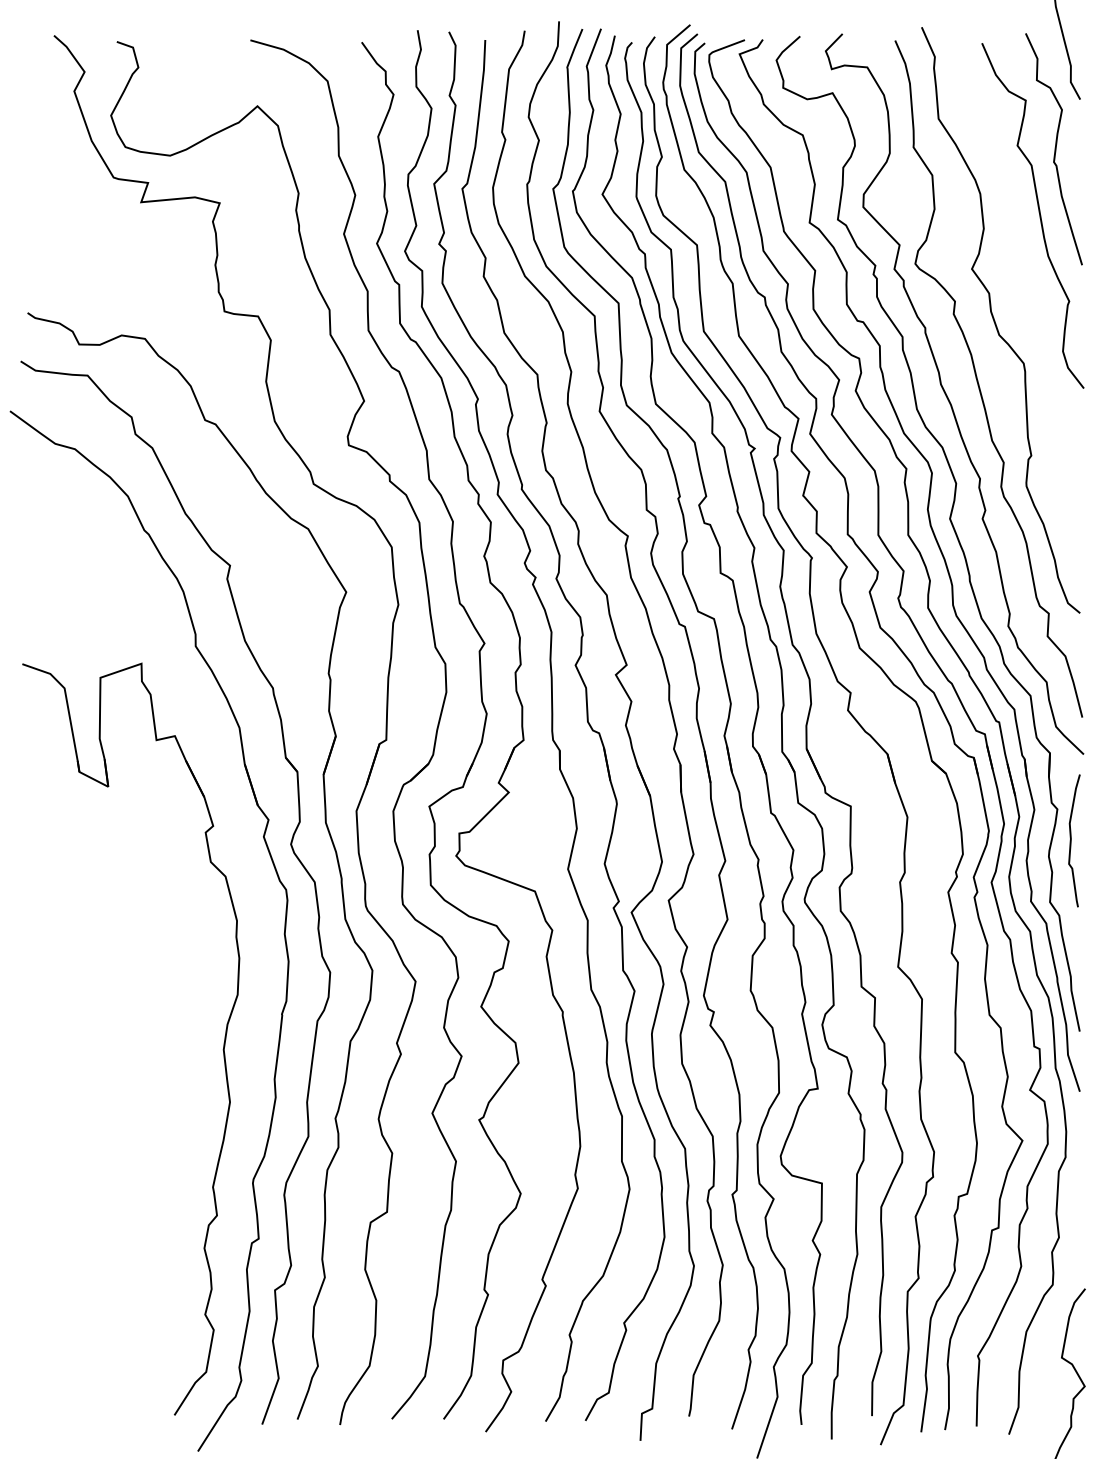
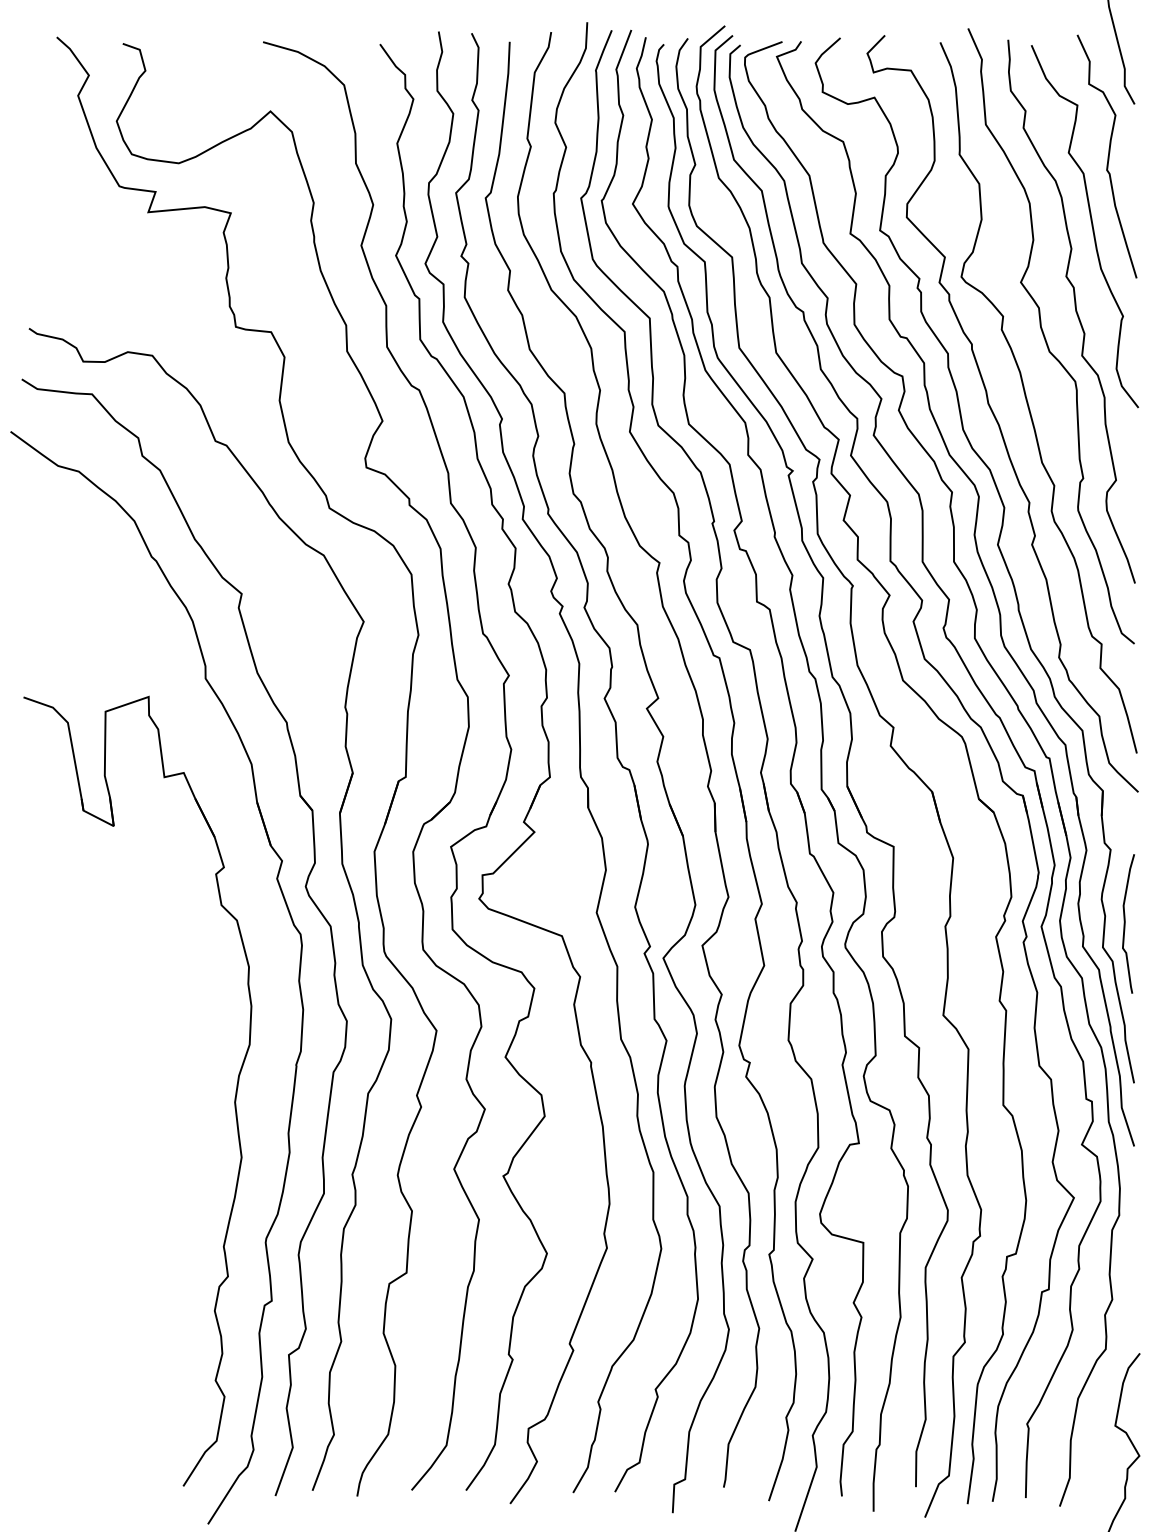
curve: (1023, 296) -> (1075, 311), added
curve: (1071, 840) -> (1125, 923), moved

